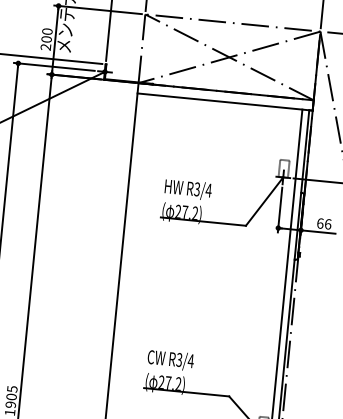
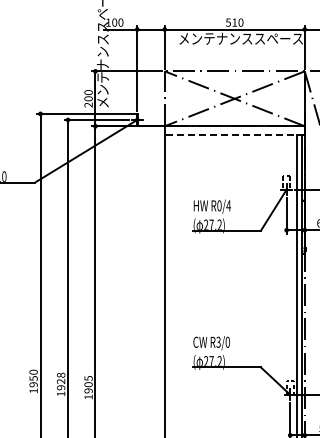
line: (224, 101) -> (234, 134), solid -> dashed
text: (197, 188) -> (219, 205), R3/4 -> R0/4
text: (190, 360) -> (227, 341), R3/4 -> R3/0

